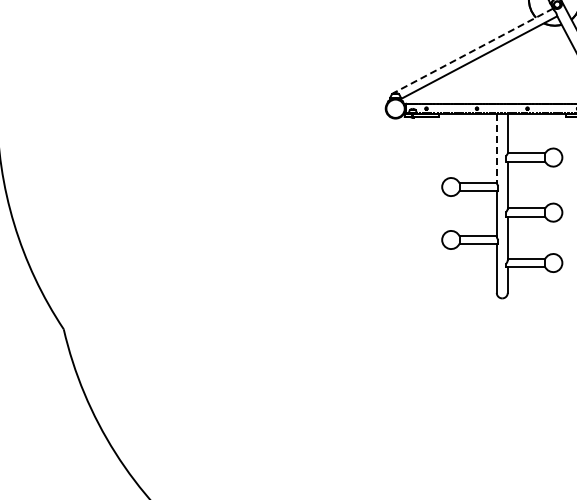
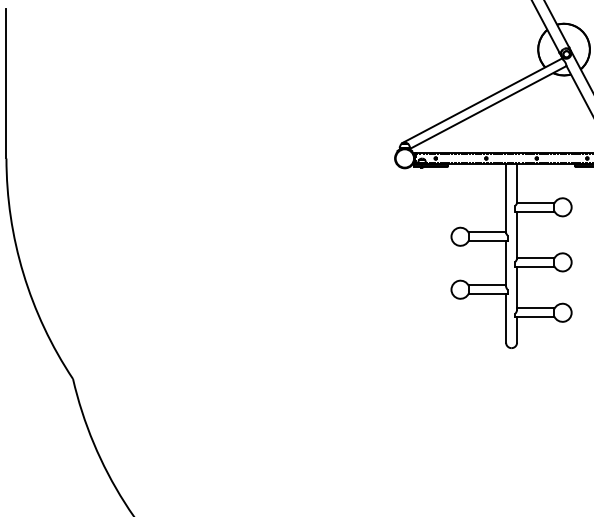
line: (473, 50) -> (482, 100), dashed -> solid
line: (497, 148) -> (506, 198), dashed -> solid

